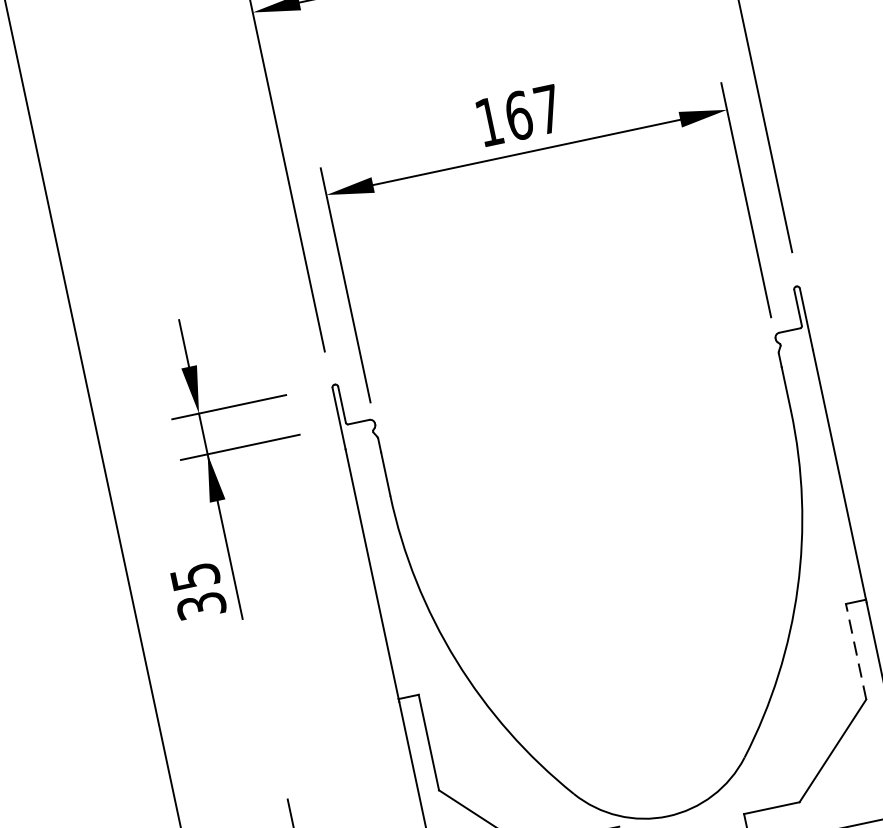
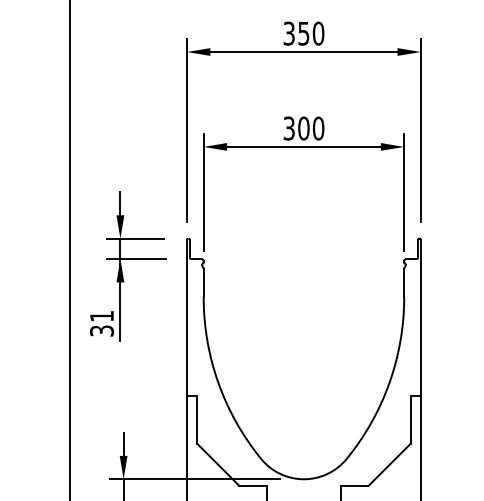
text: (517, 115) -> (303, 128), 167 -> 300
text: (196, 576) -> (102, 316), 35 -> 31
line: (855, 651) -> (410, 419), dashed -> solid

